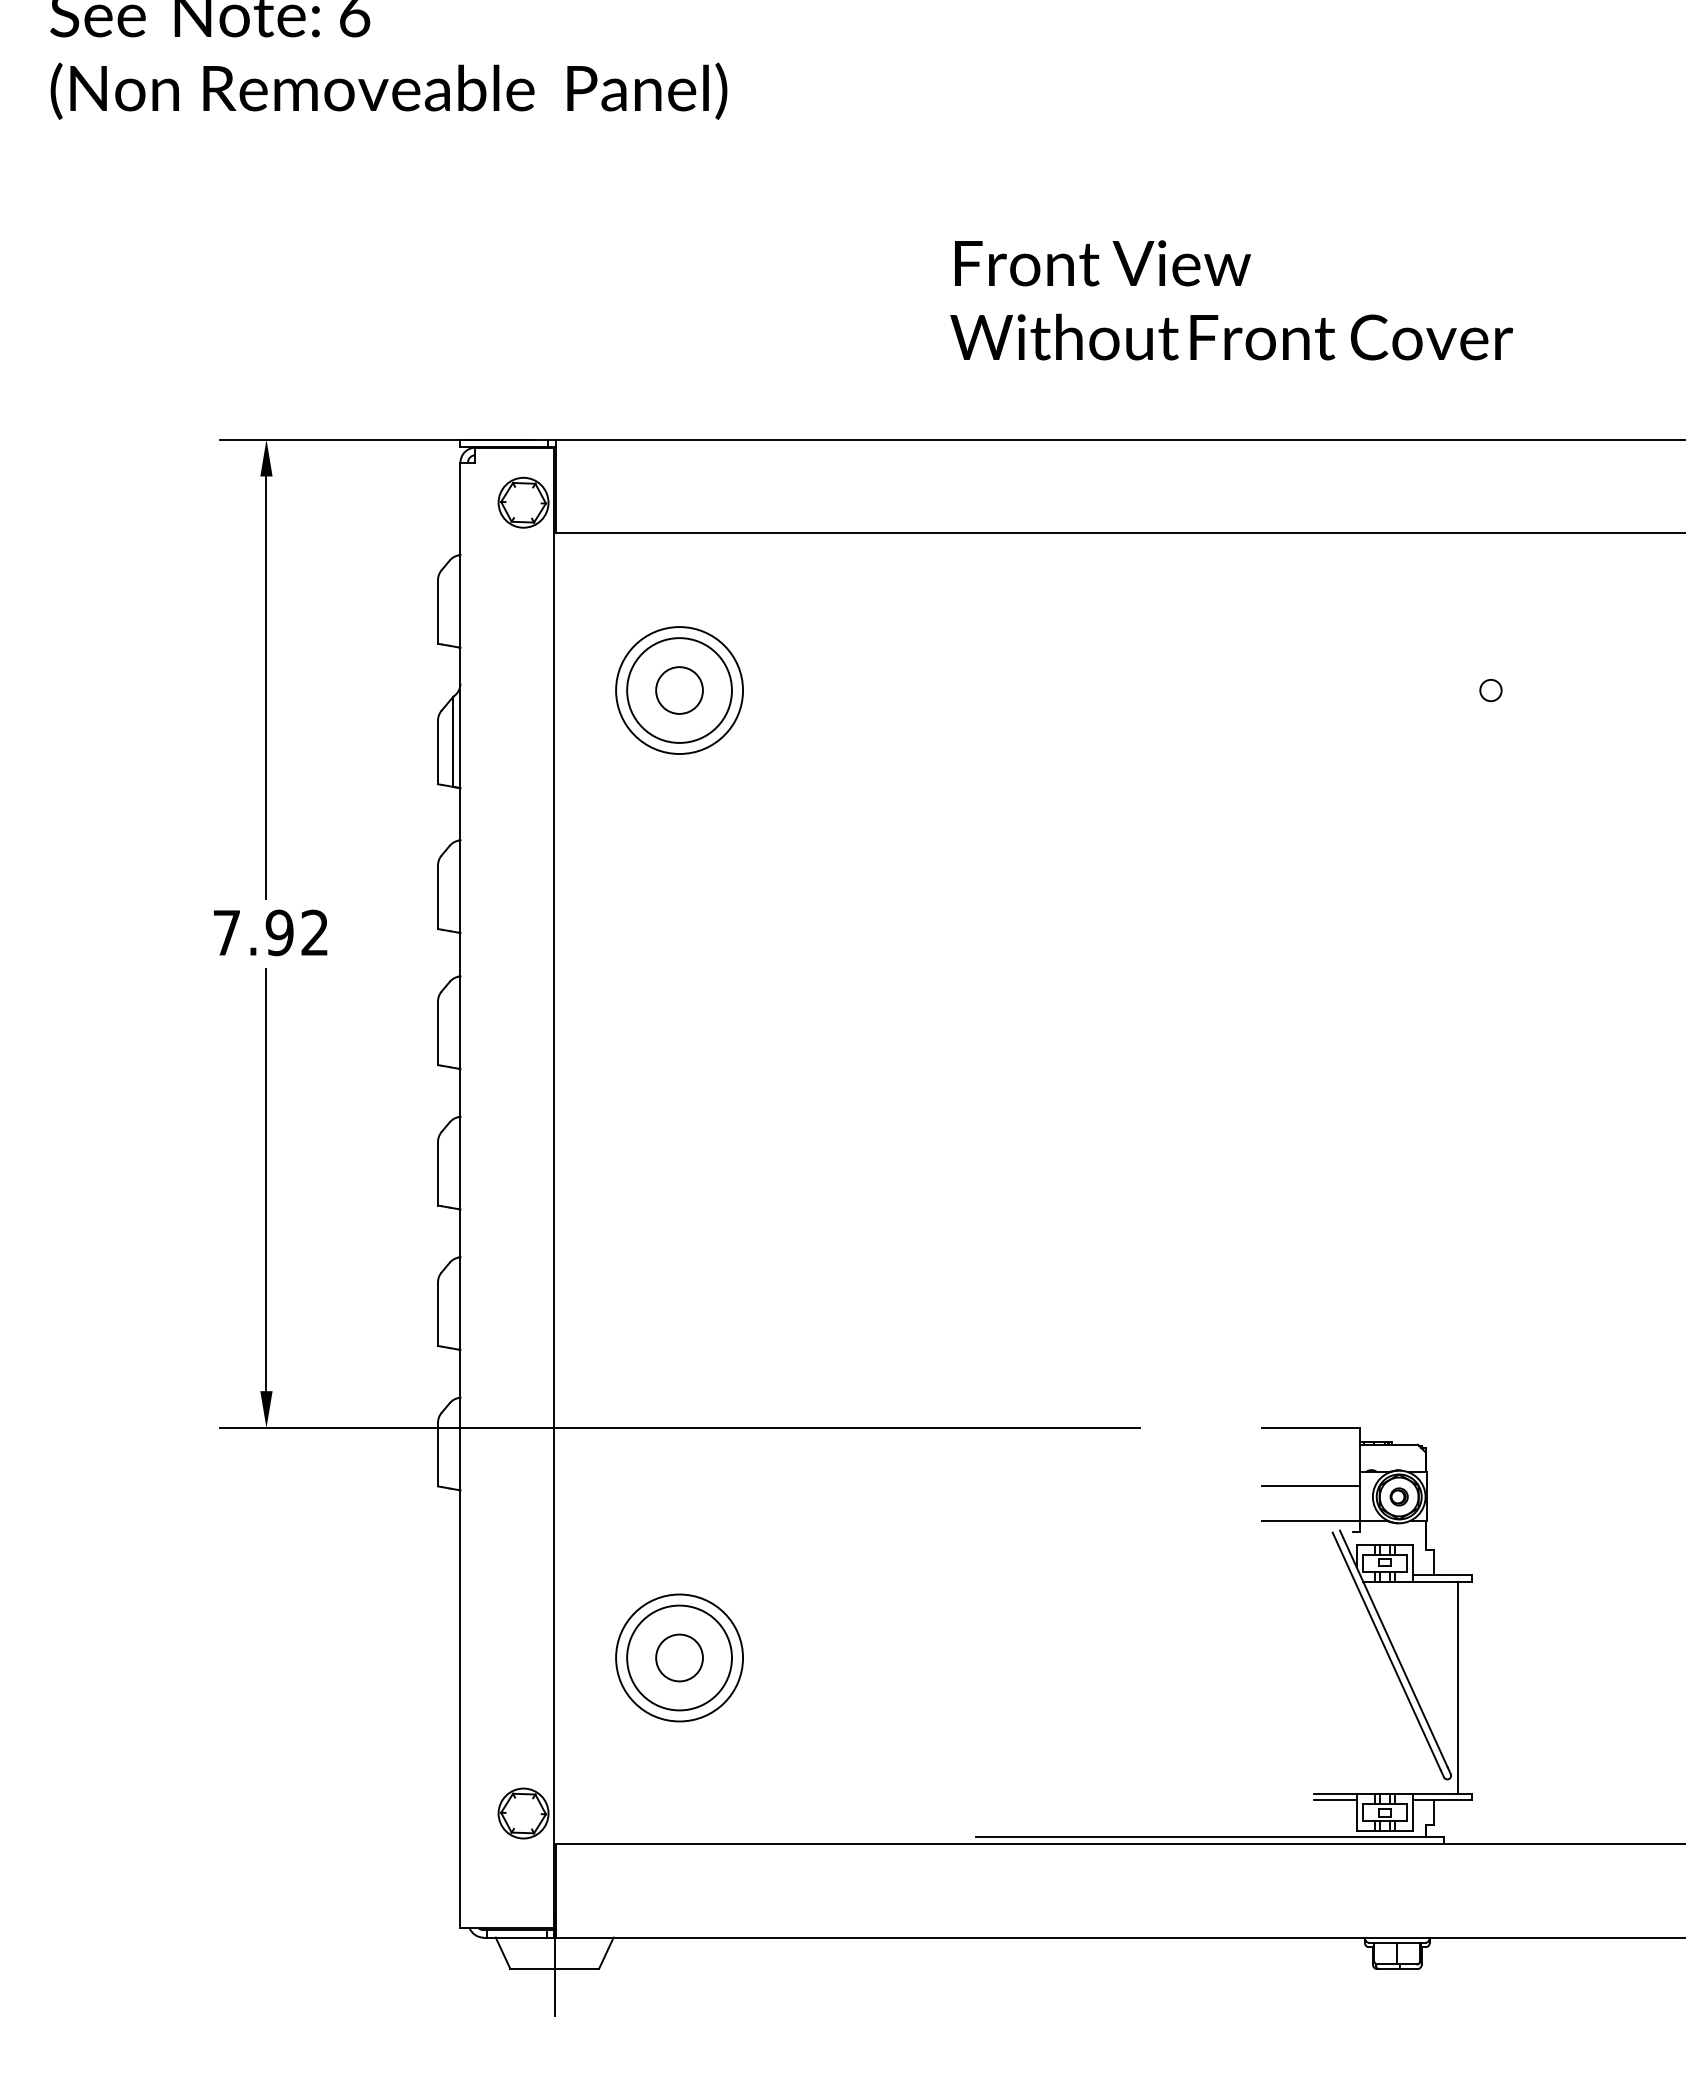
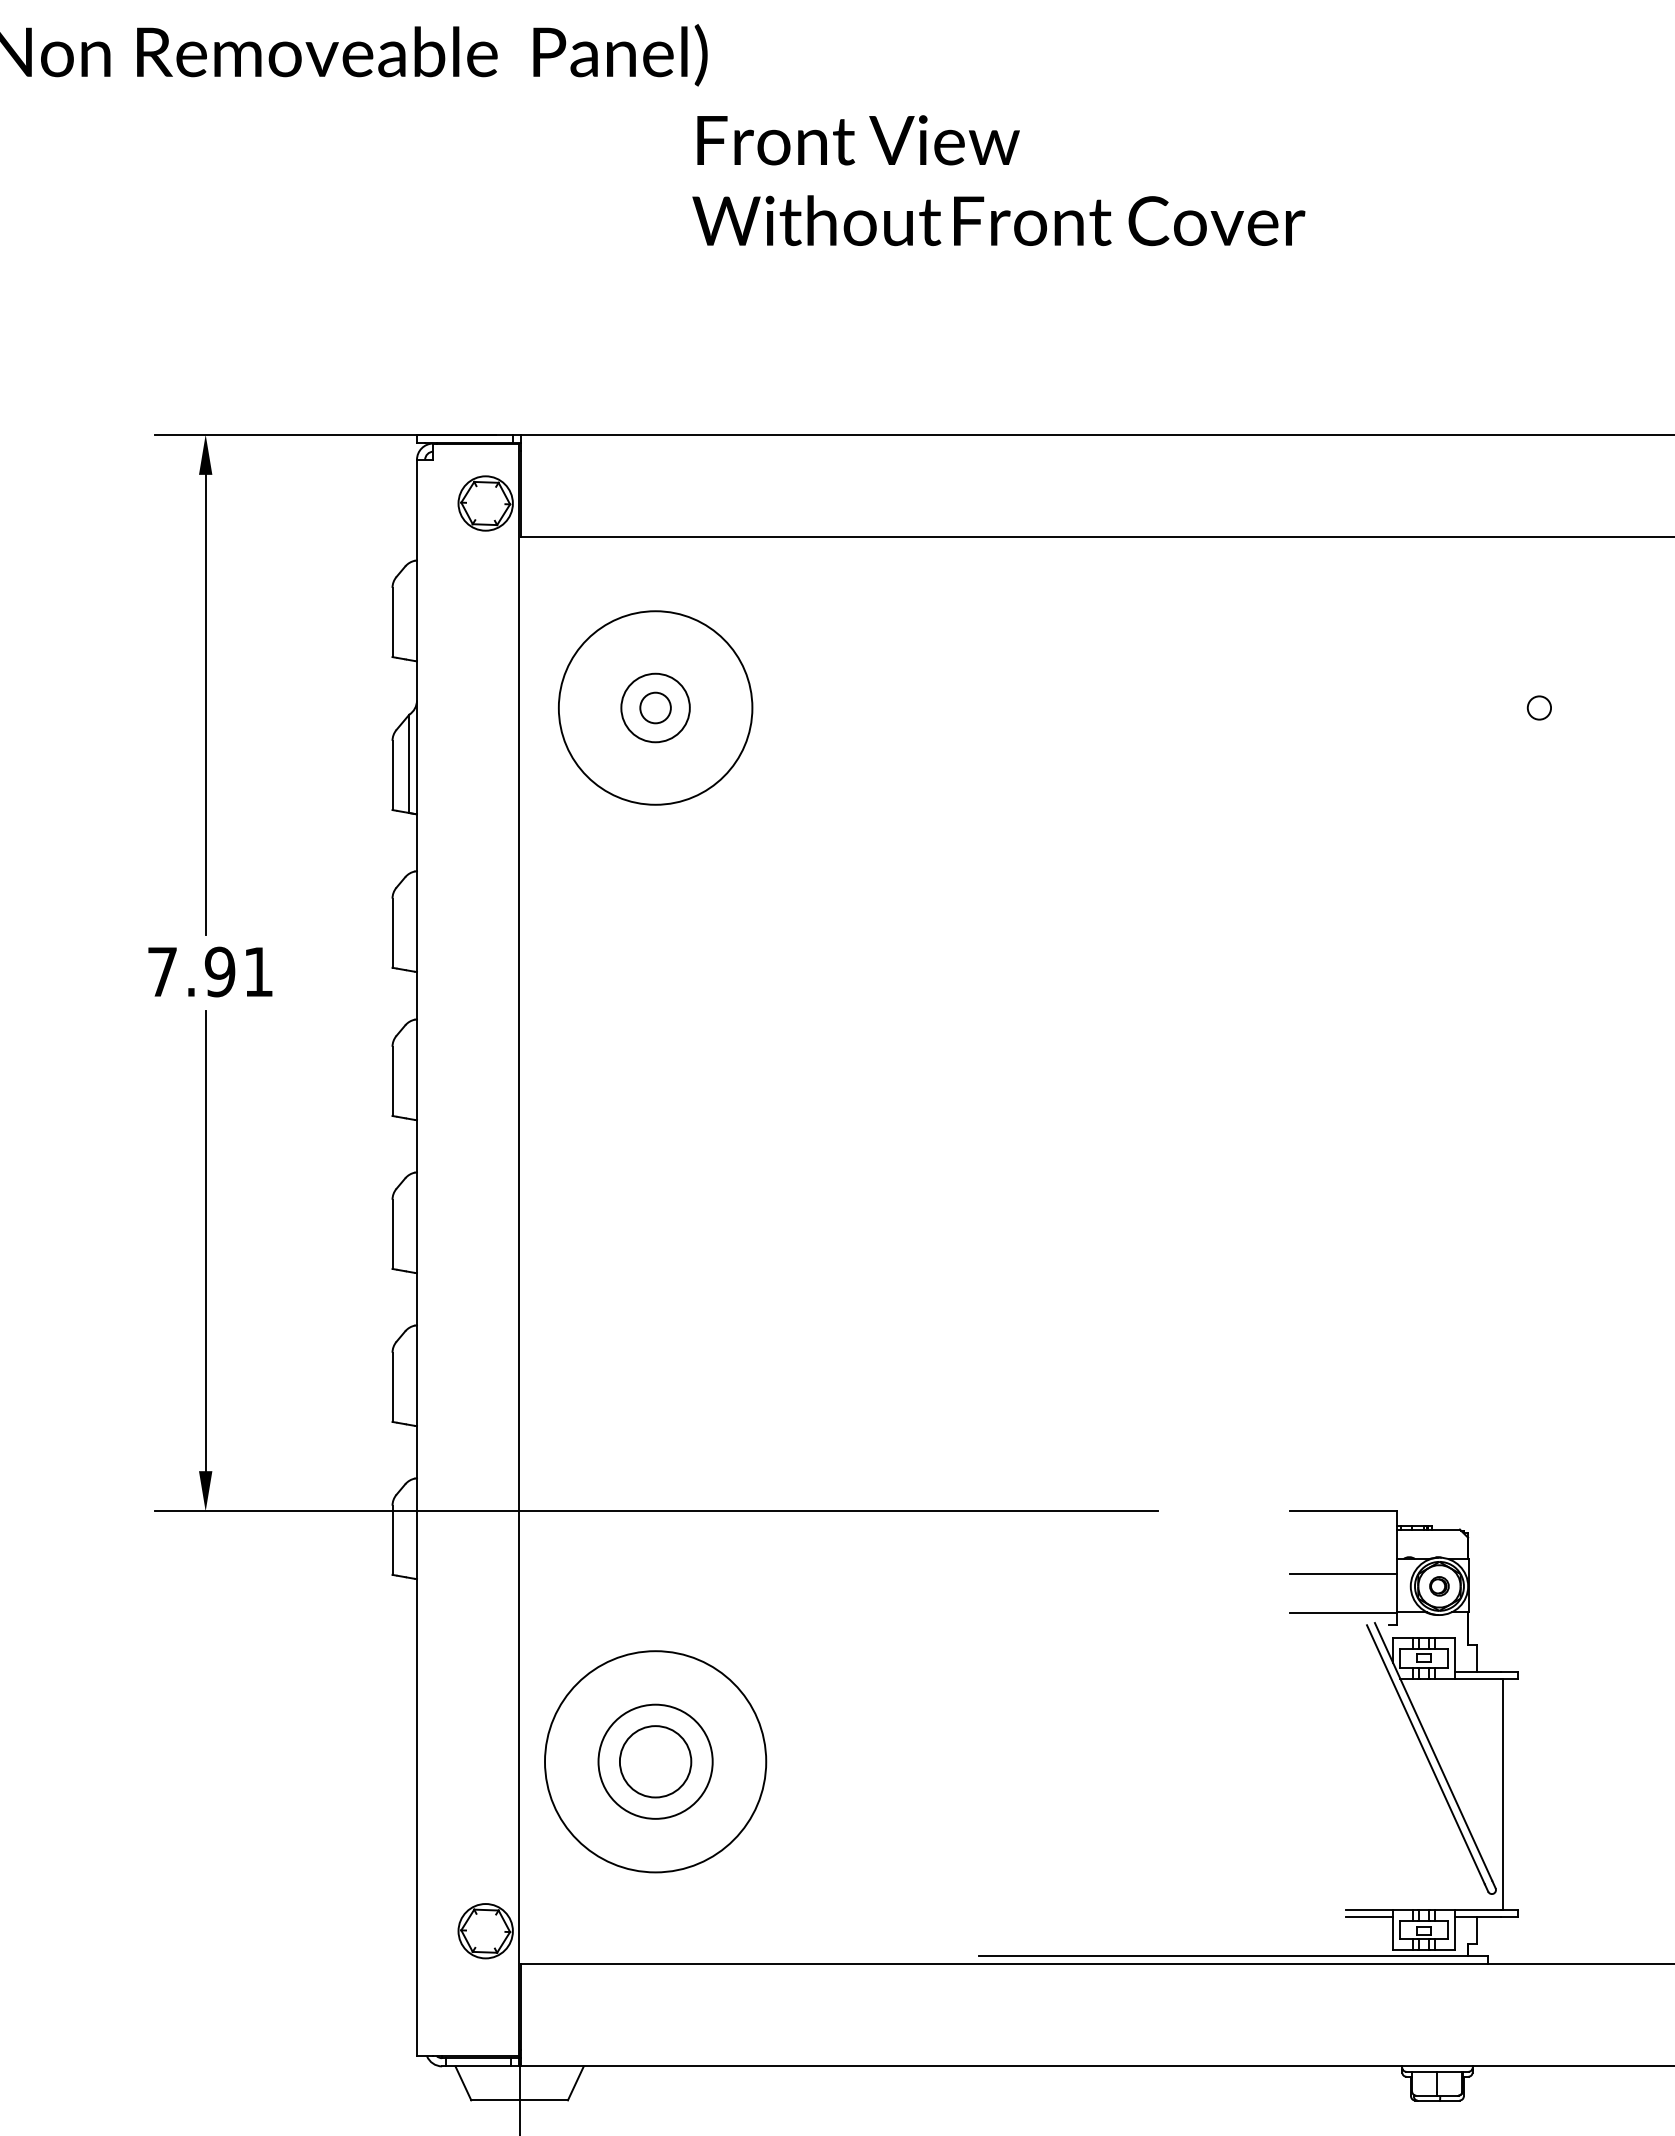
text: (1231, 300) -> (998, 180), moved
circle: (679, 690) -> (655, 707), size x0.6
circle: (679, 690) -> (655, 707), size x0.6
circle: (679, 690) -> (655, 707), size x1.4
text: (314, 932) -> (257, 971), 7.92 -> 7.91
circle: (679, 1657) -> (655, 1761), size x1.4
circle: (679, 1657) -> (655, 1761), size x1.6

